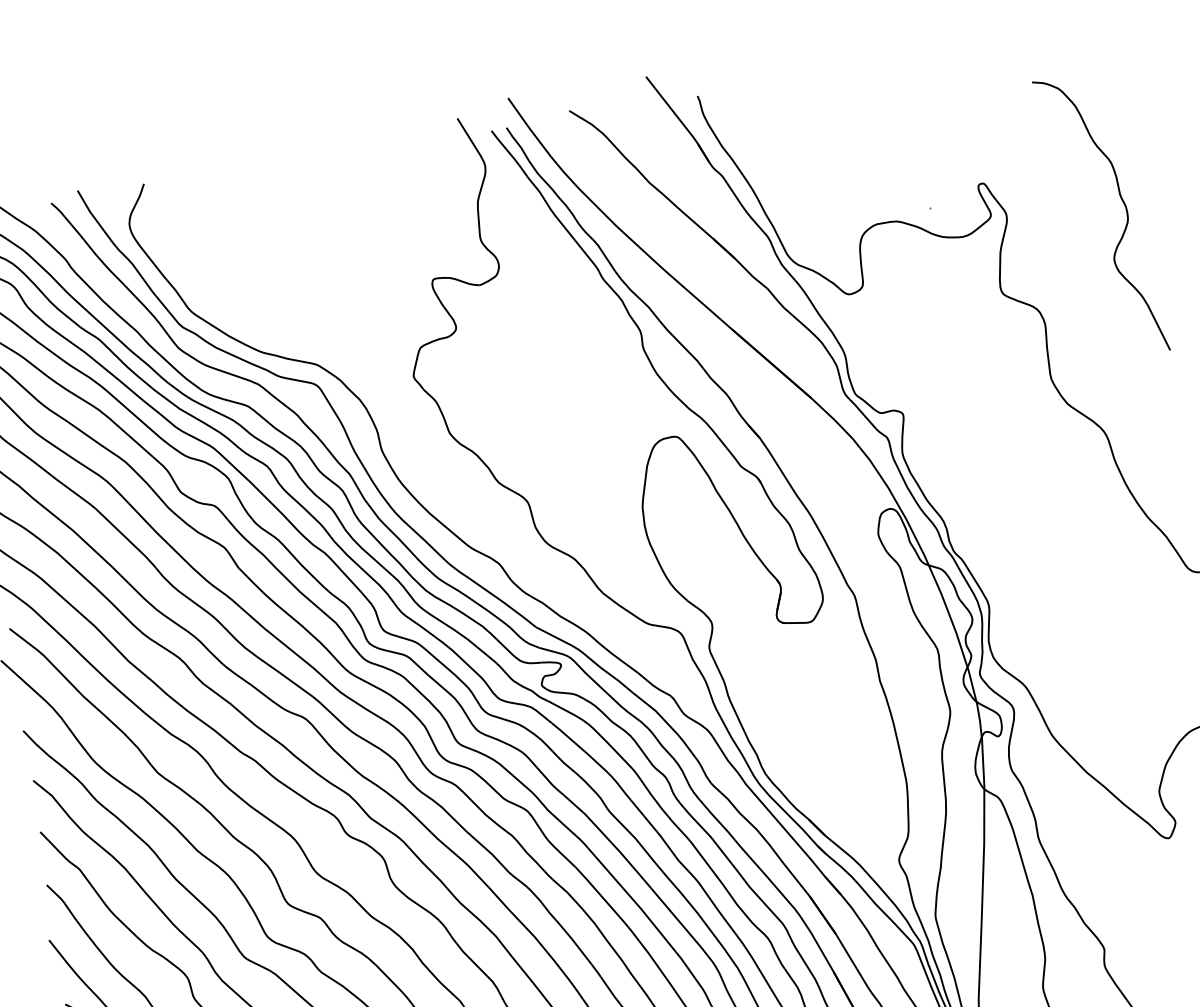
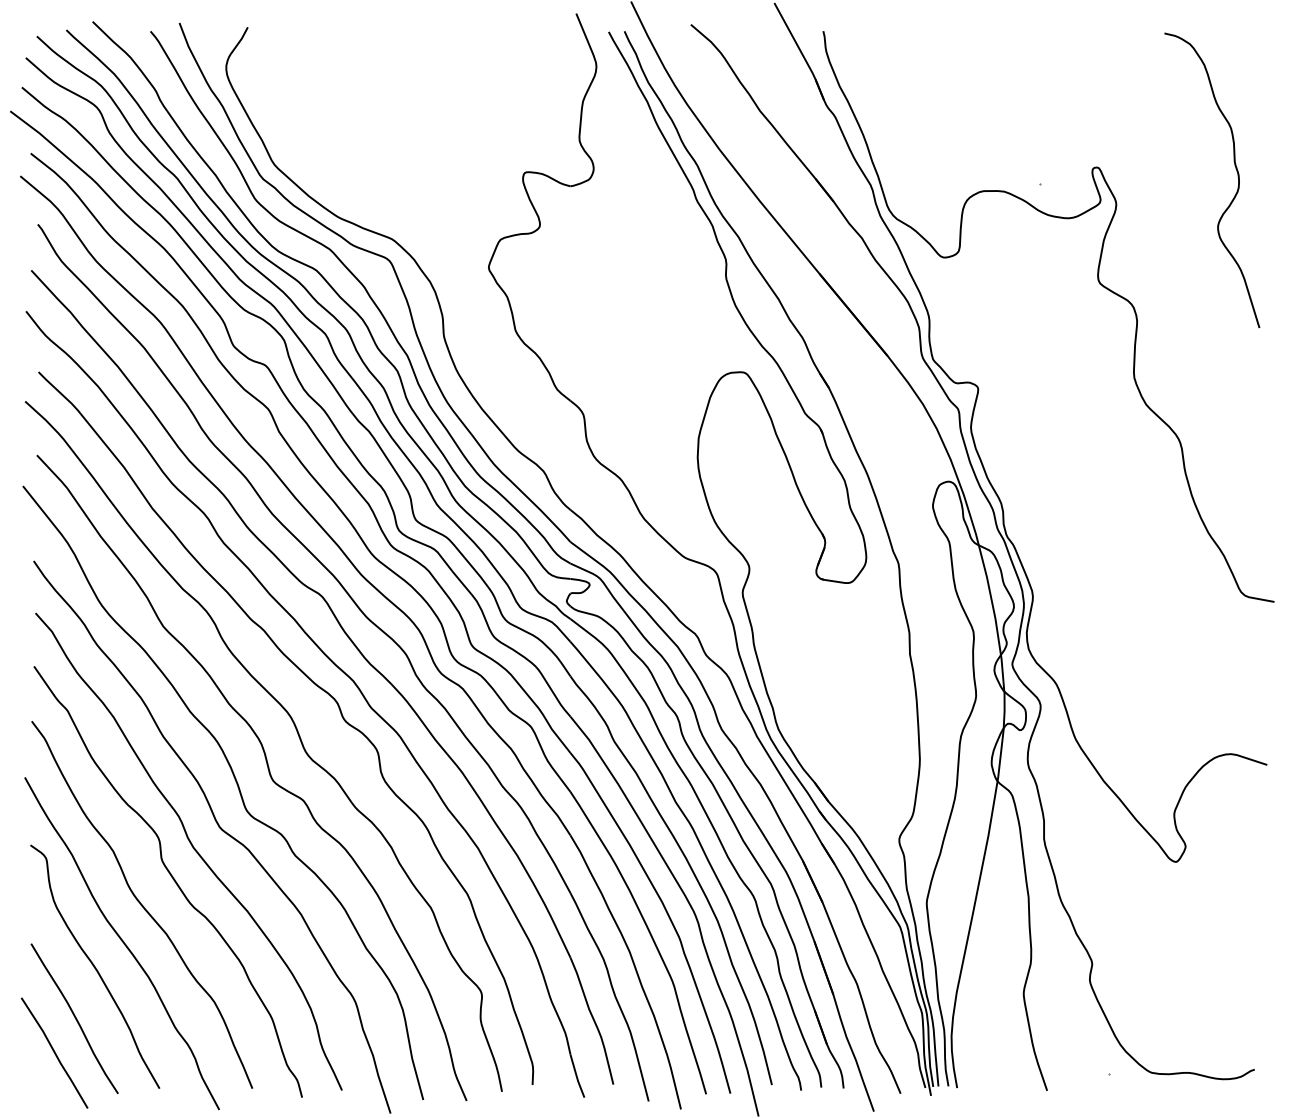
curve: (1125, 208) -> (1237, 176), moved

